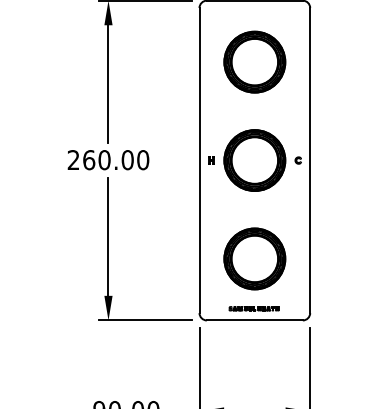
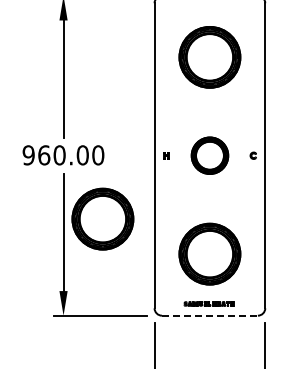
text: (73, 160) -> (28, 155), 260.00 -> 960.00
part: (254, 160) -> (209, 155), size x0.6
part: (147, 223) -> (102, 218), added
line: (254, 320) -> (209, 315), solid -> dashed

